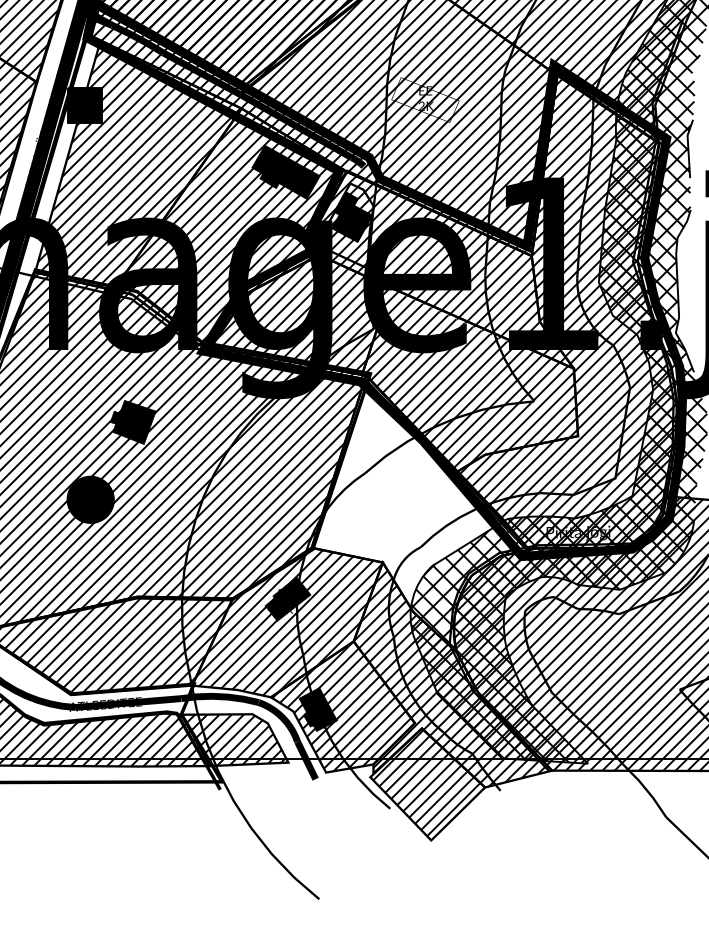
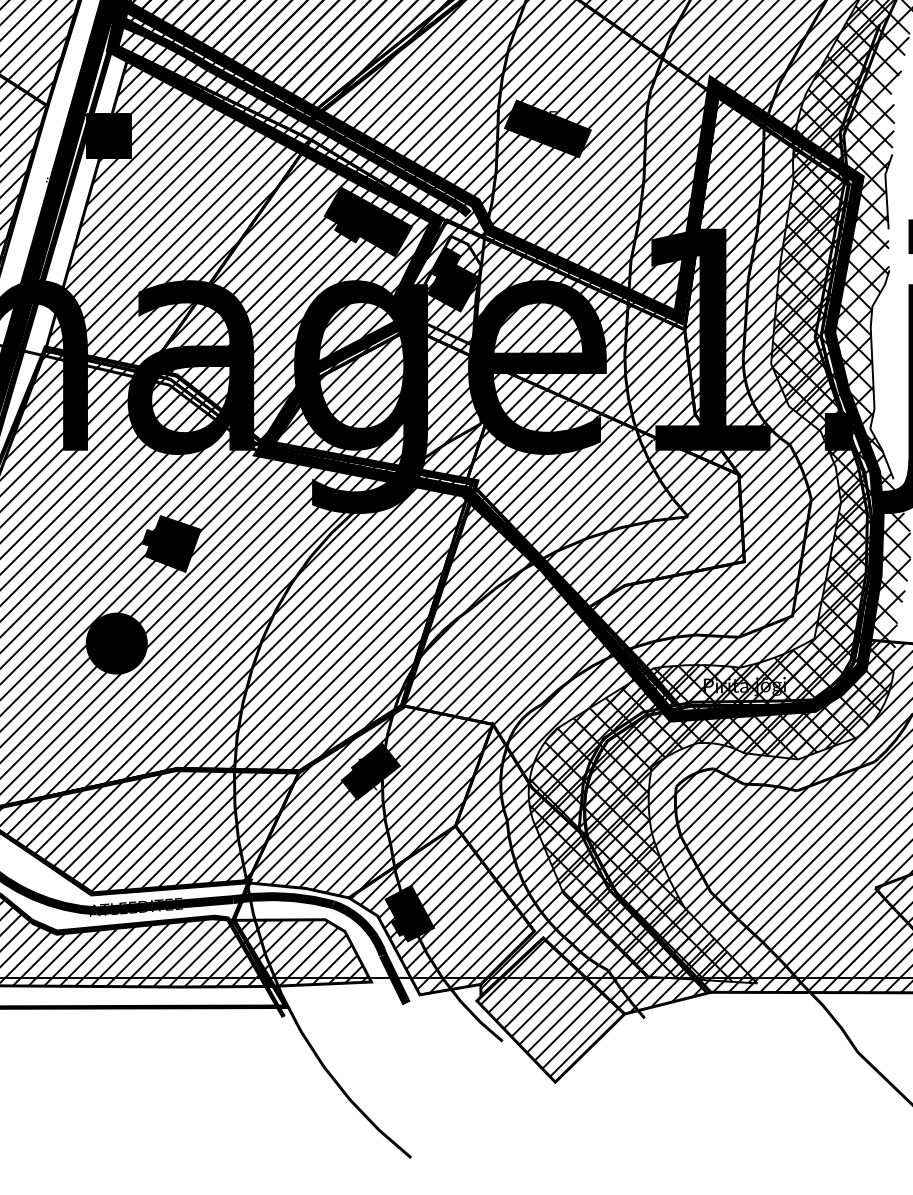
fill: (425, 99) -> (547, 128), added
hatch: (418, 515) -> (538, 663), added

